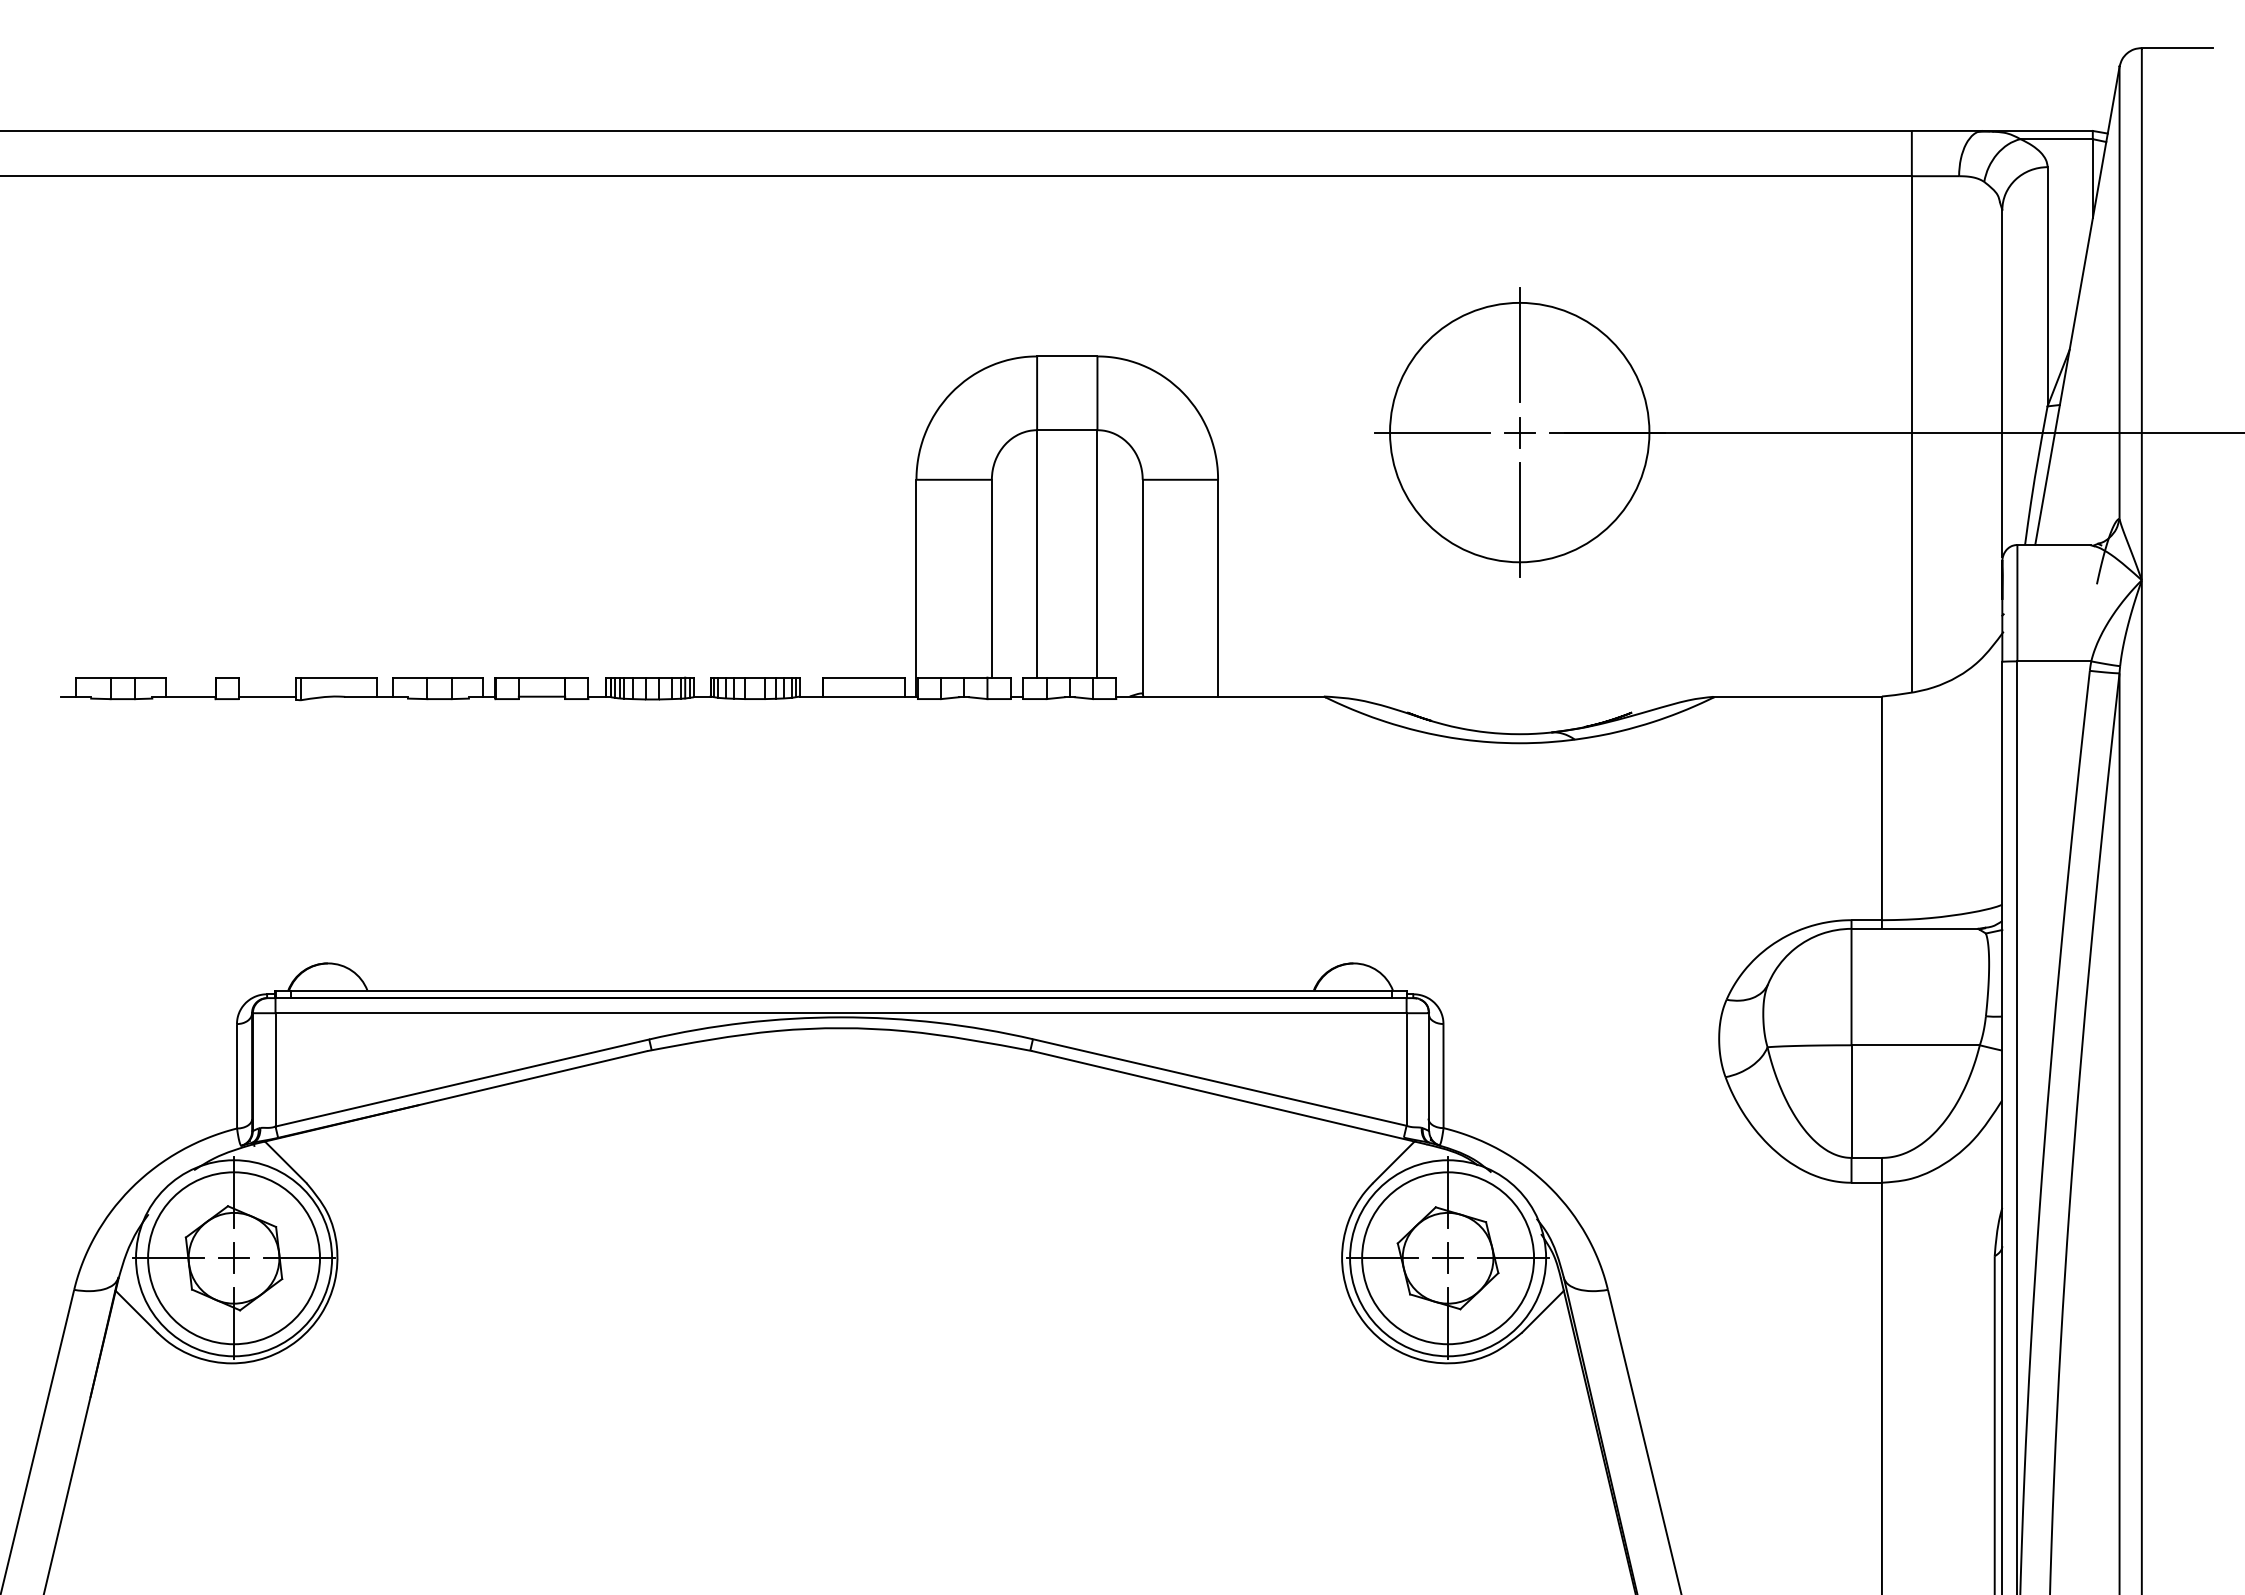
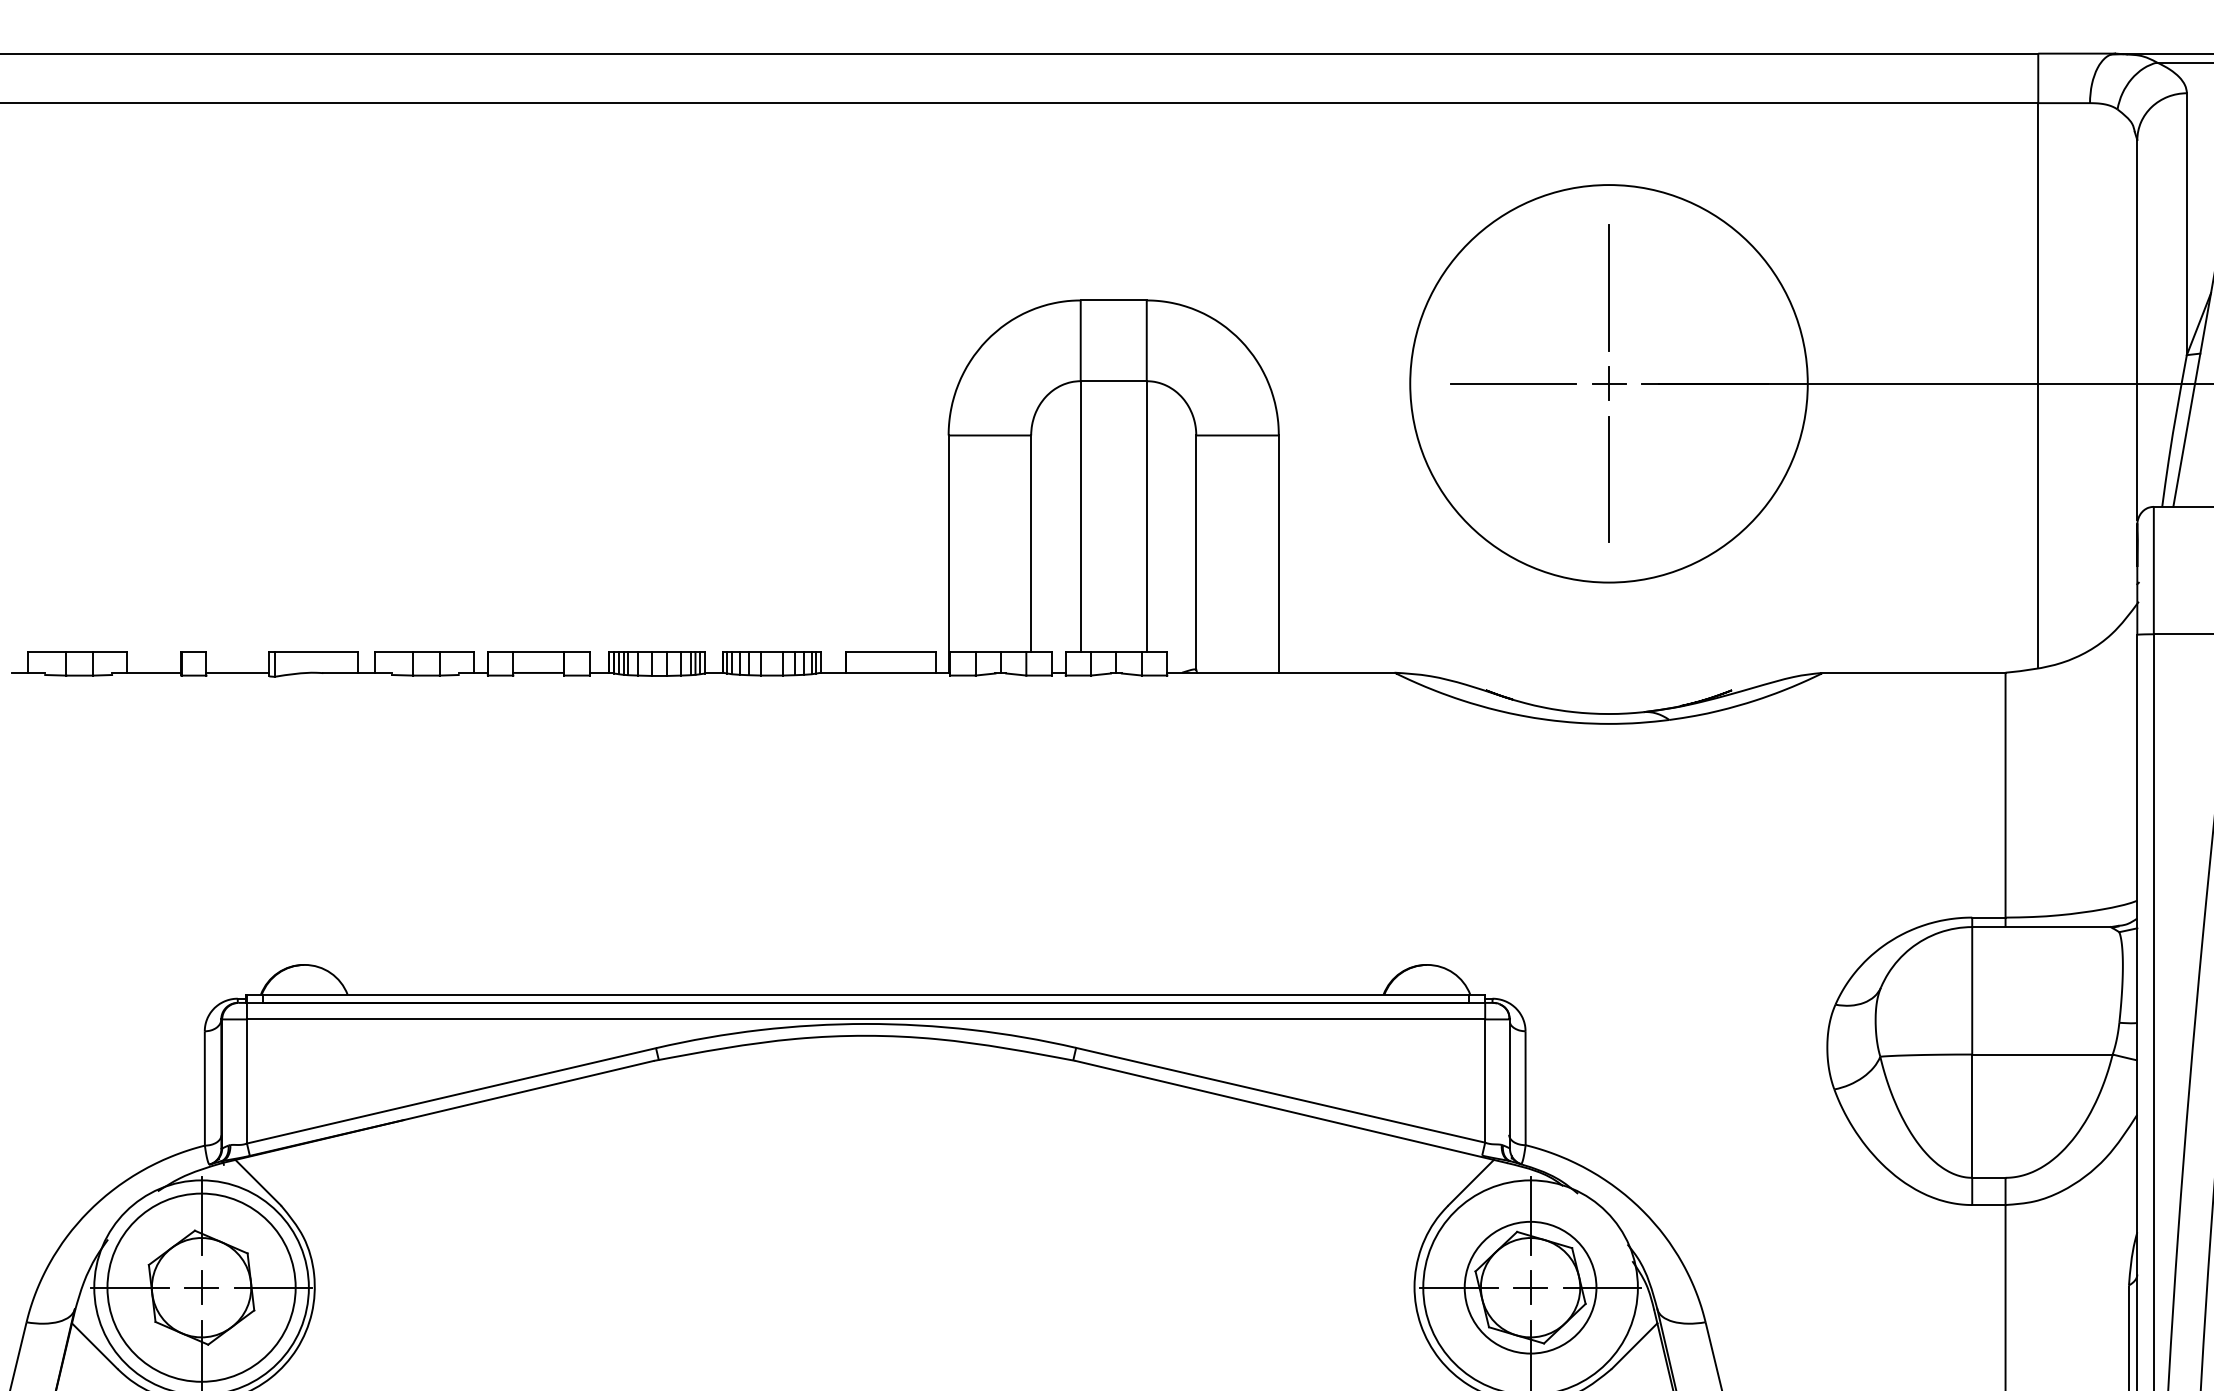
circle: (1519, 432) -> (1608, 383), size x1.4
circle: (1448, 1258) -> (1531, 1287), size x0.7

